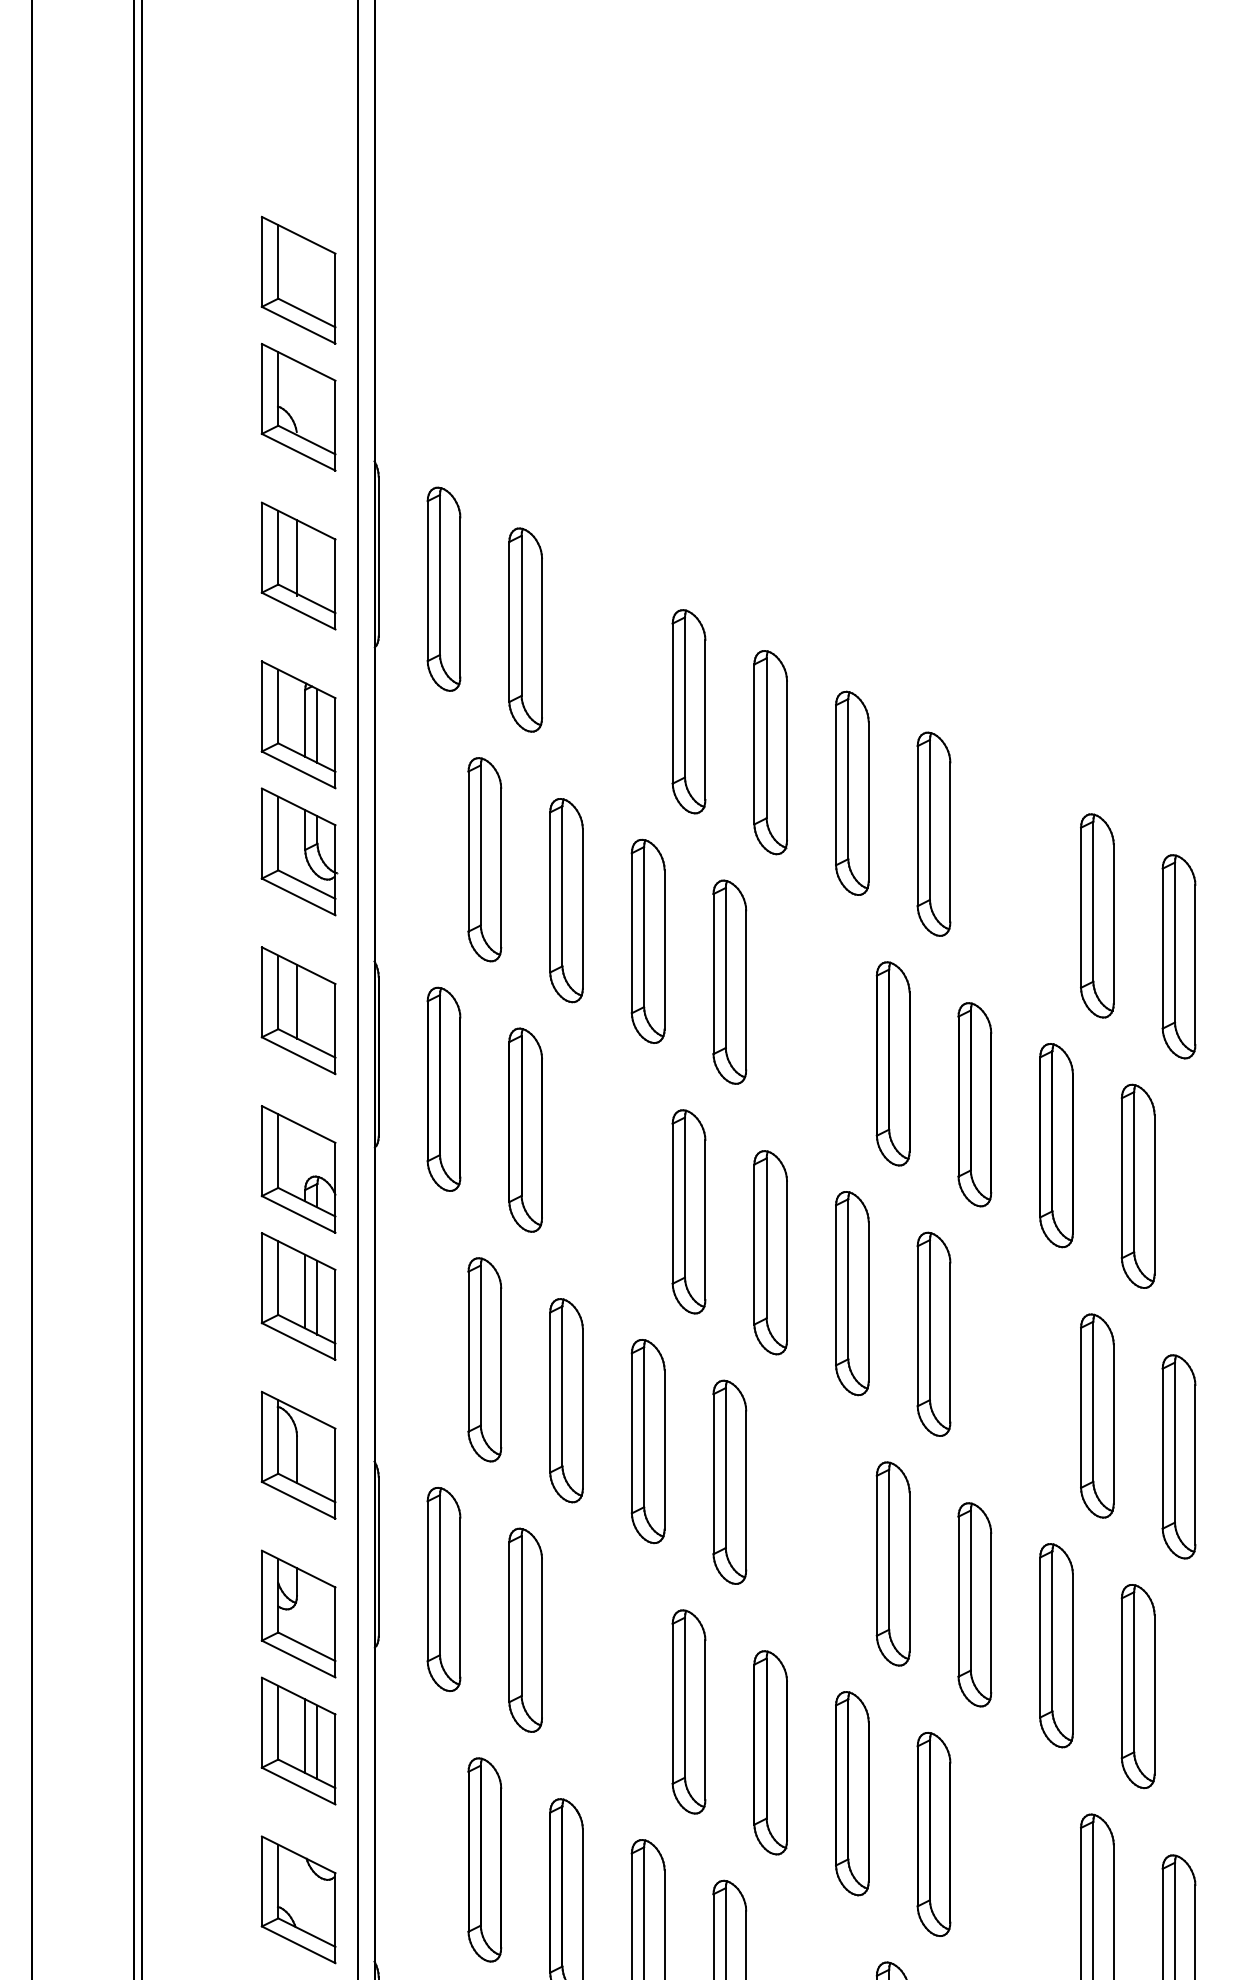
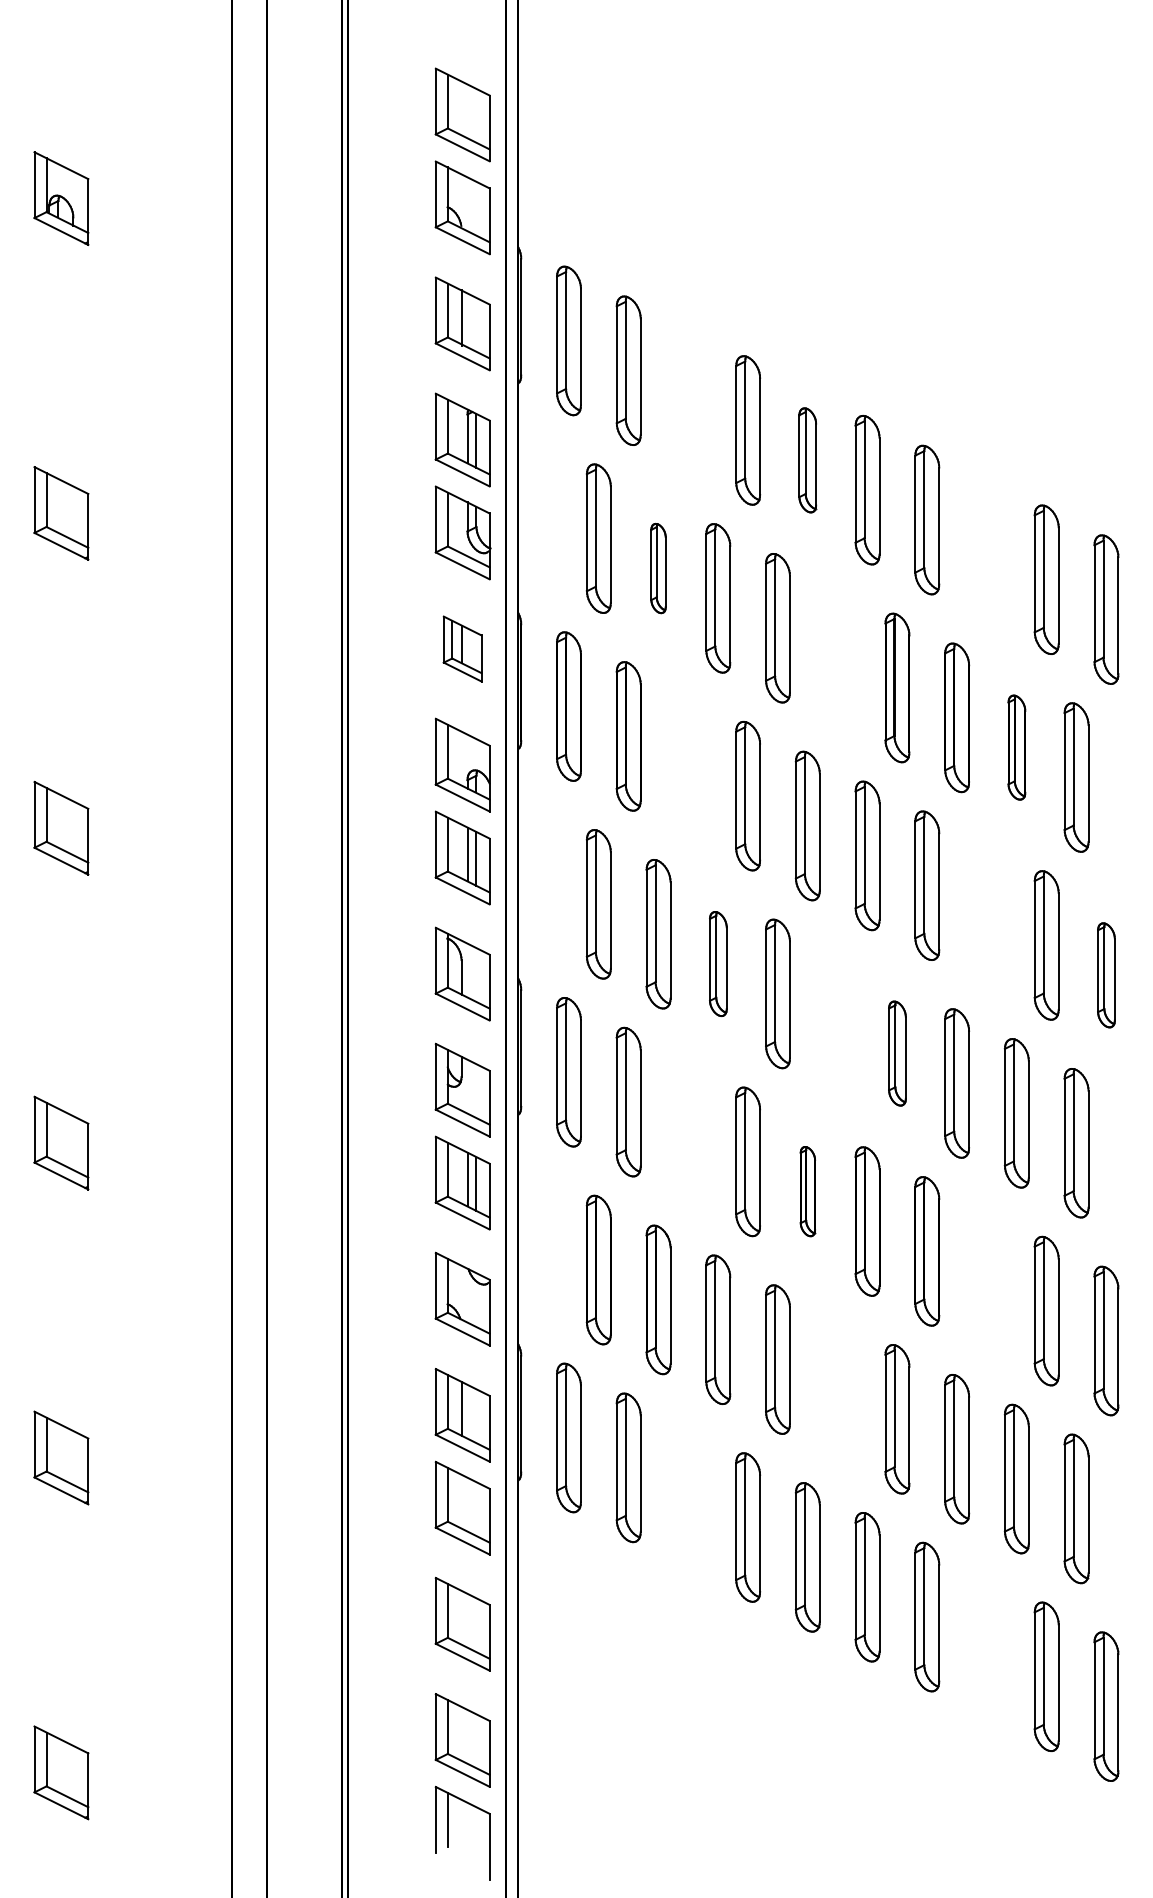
part: (770, 752) -> (807, 460), size x0.7
part: (566, 900) -> (658, 568), size x0.6
part: (298, 1009) -> (462, 648), size x0.7
part: (1056, 1145) -> (1016, 747), size x0.7
part: (648, 1440) -> (718, 963), size x0.7
part: (1179, 1457) -> (1106, 975), size x0.7
part: (893, 1563) -> (897, 1053), size x0.7
part: (770, 1752) -> (807, 1191), size x0.6

